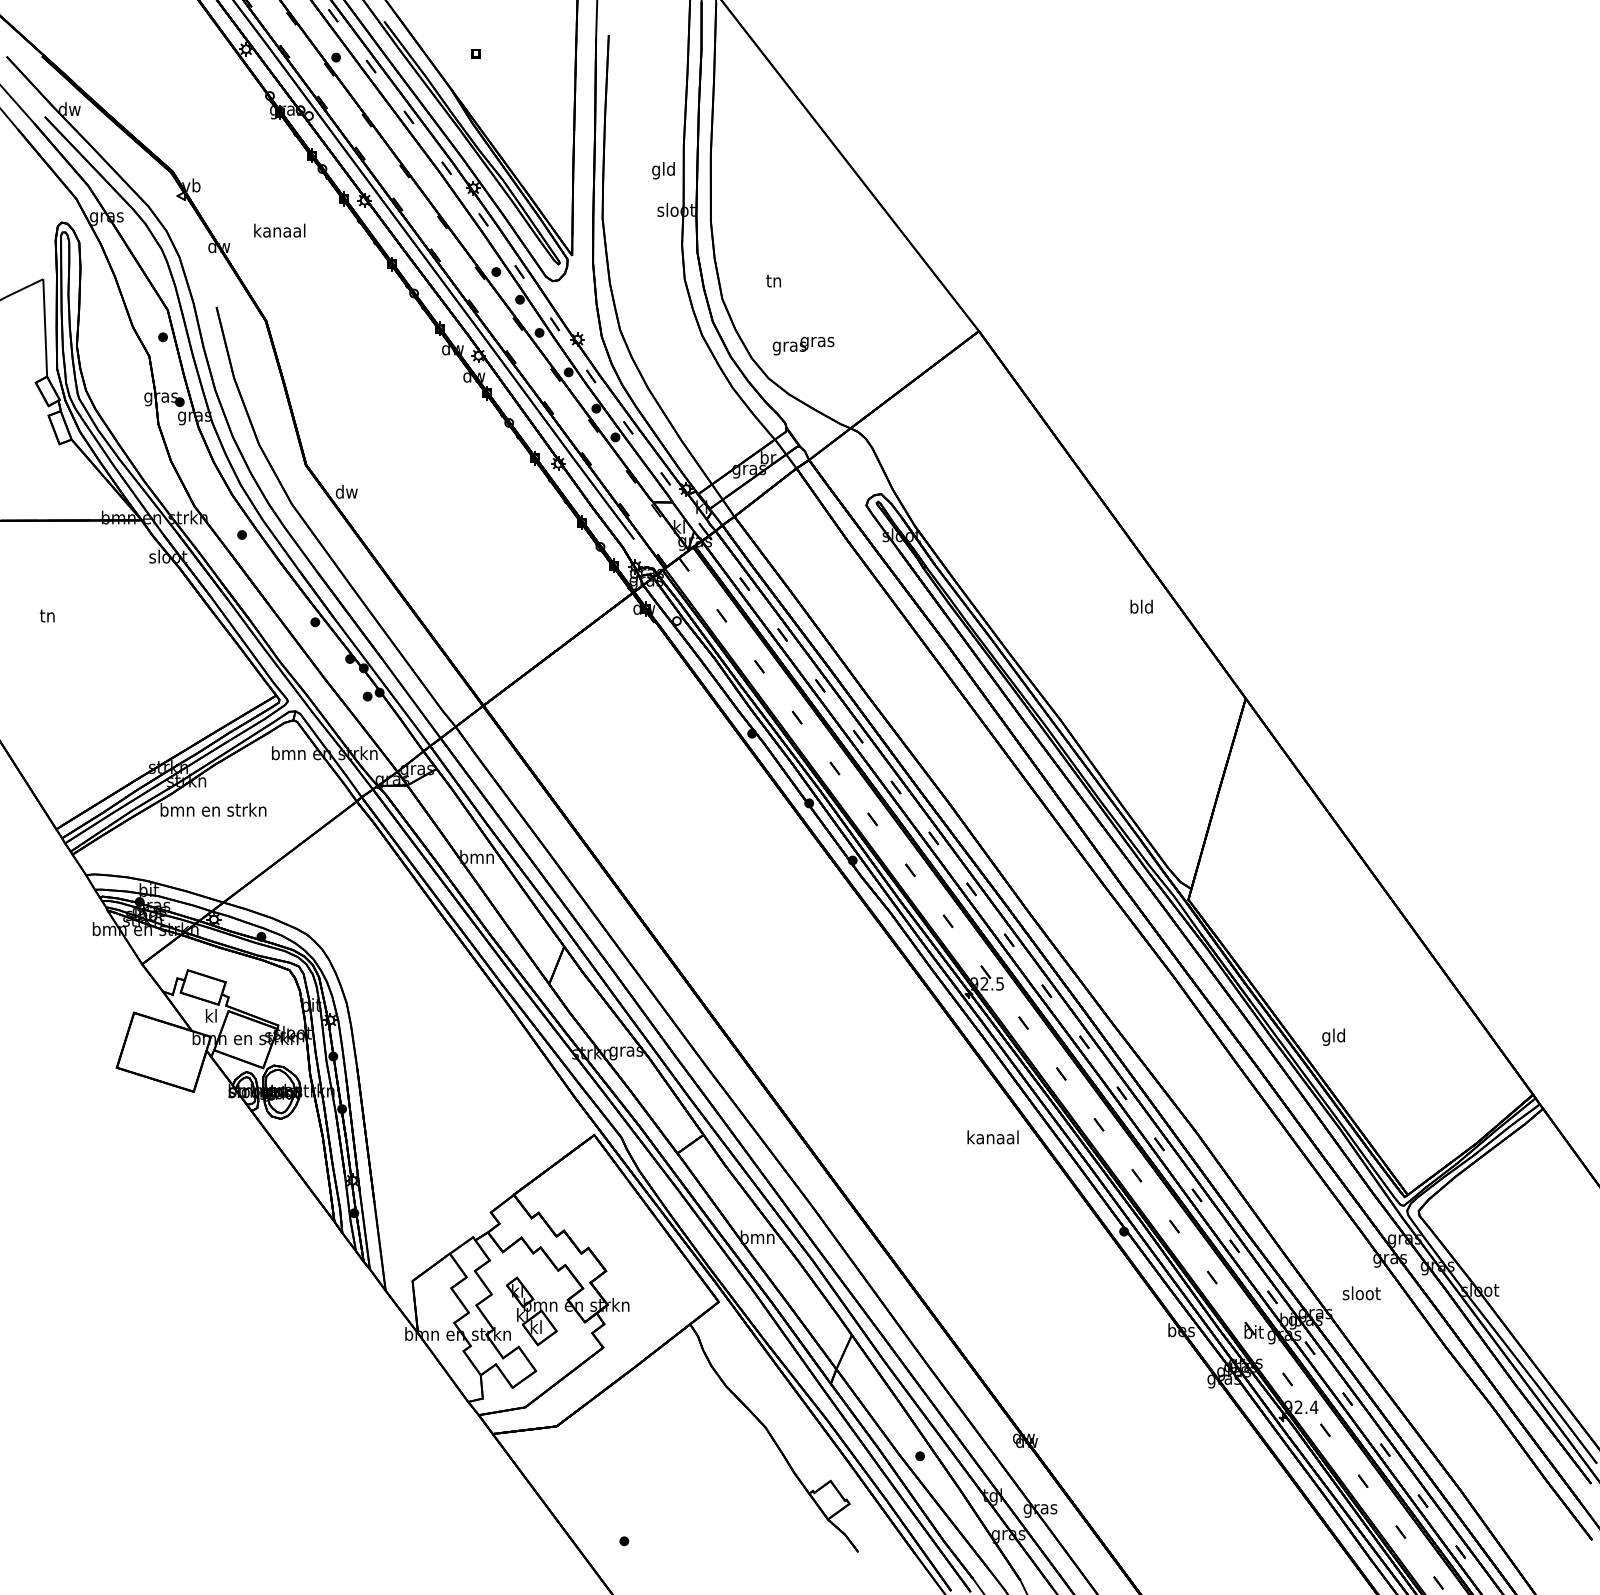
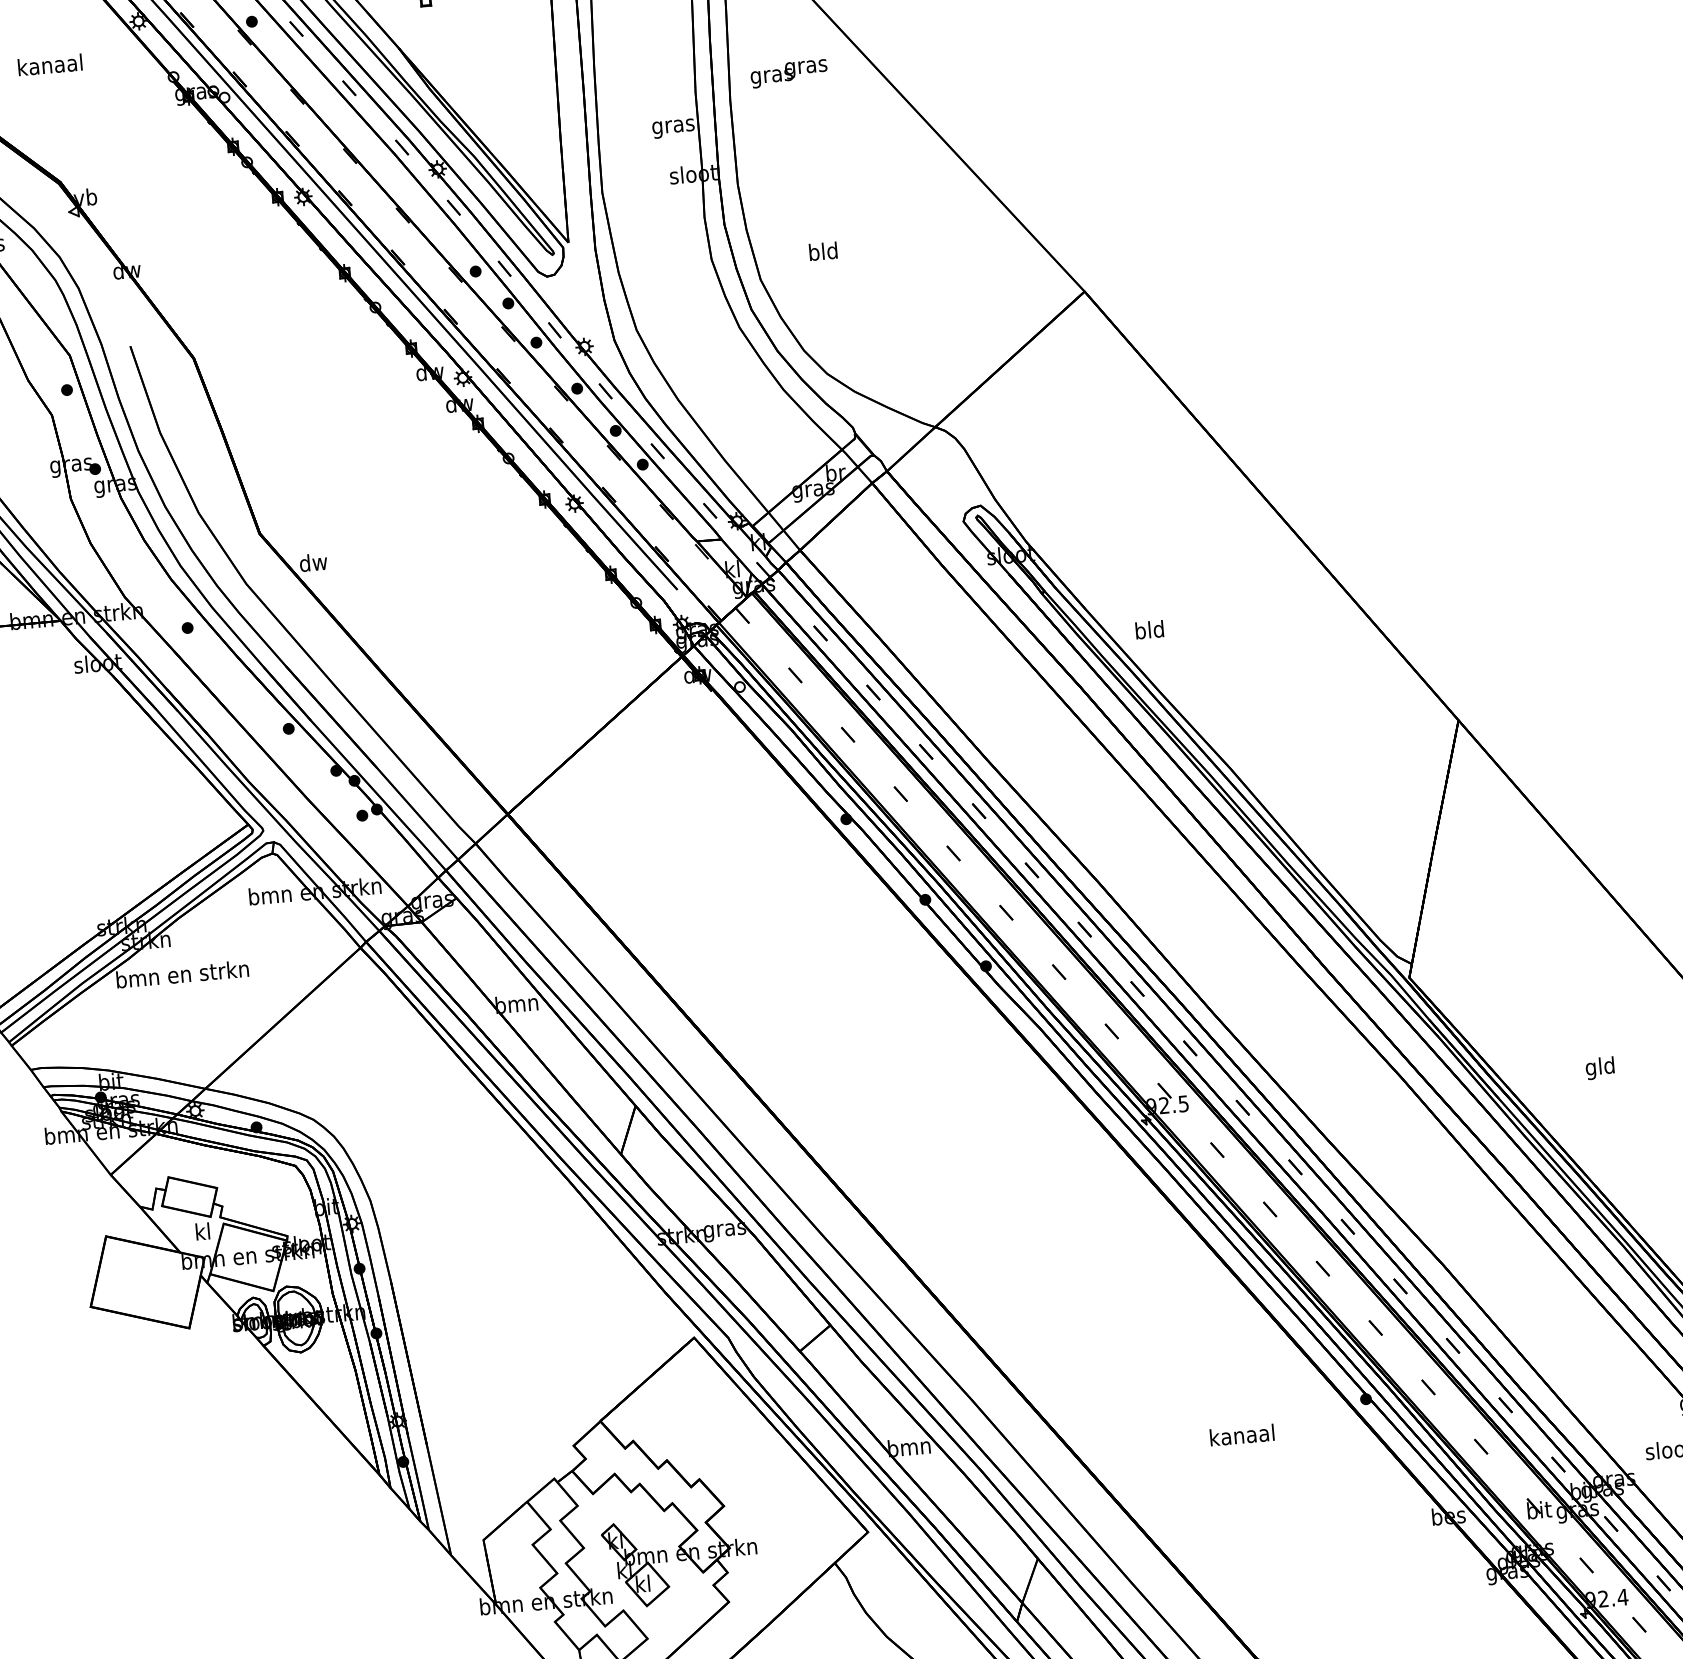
text: (663, 170) -> (672, 126), gld -> gras
text: (279, 230) -> (49, 64), moved
text: (774, 280) -> (823, 251), tn -> bld
text: (803, 345) -> (789, 73), moved
text: (1141, 606) -> (1149, 629), moved
text: (1333, 1036) -> (1599, 1067), moved
text: (992, 1137) -> (1241, 1435), moved

